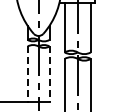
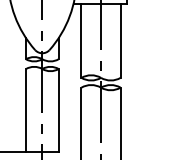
line: (27, 74) -> (25, 110), dashed -> solid
line: (49, 74) -> (58, 110), dashed -> solid

